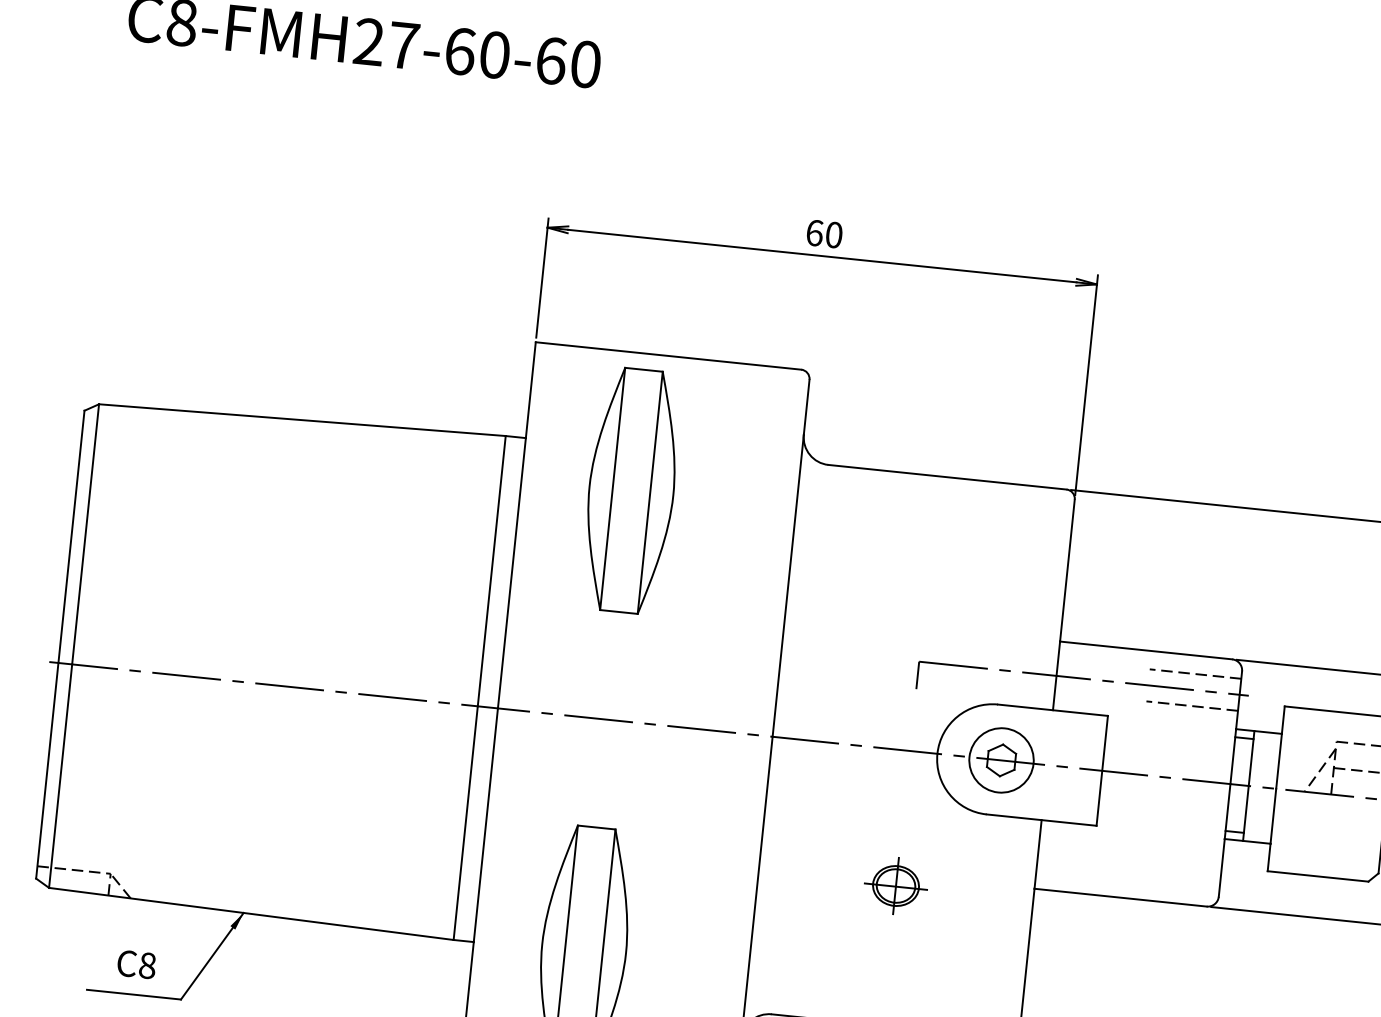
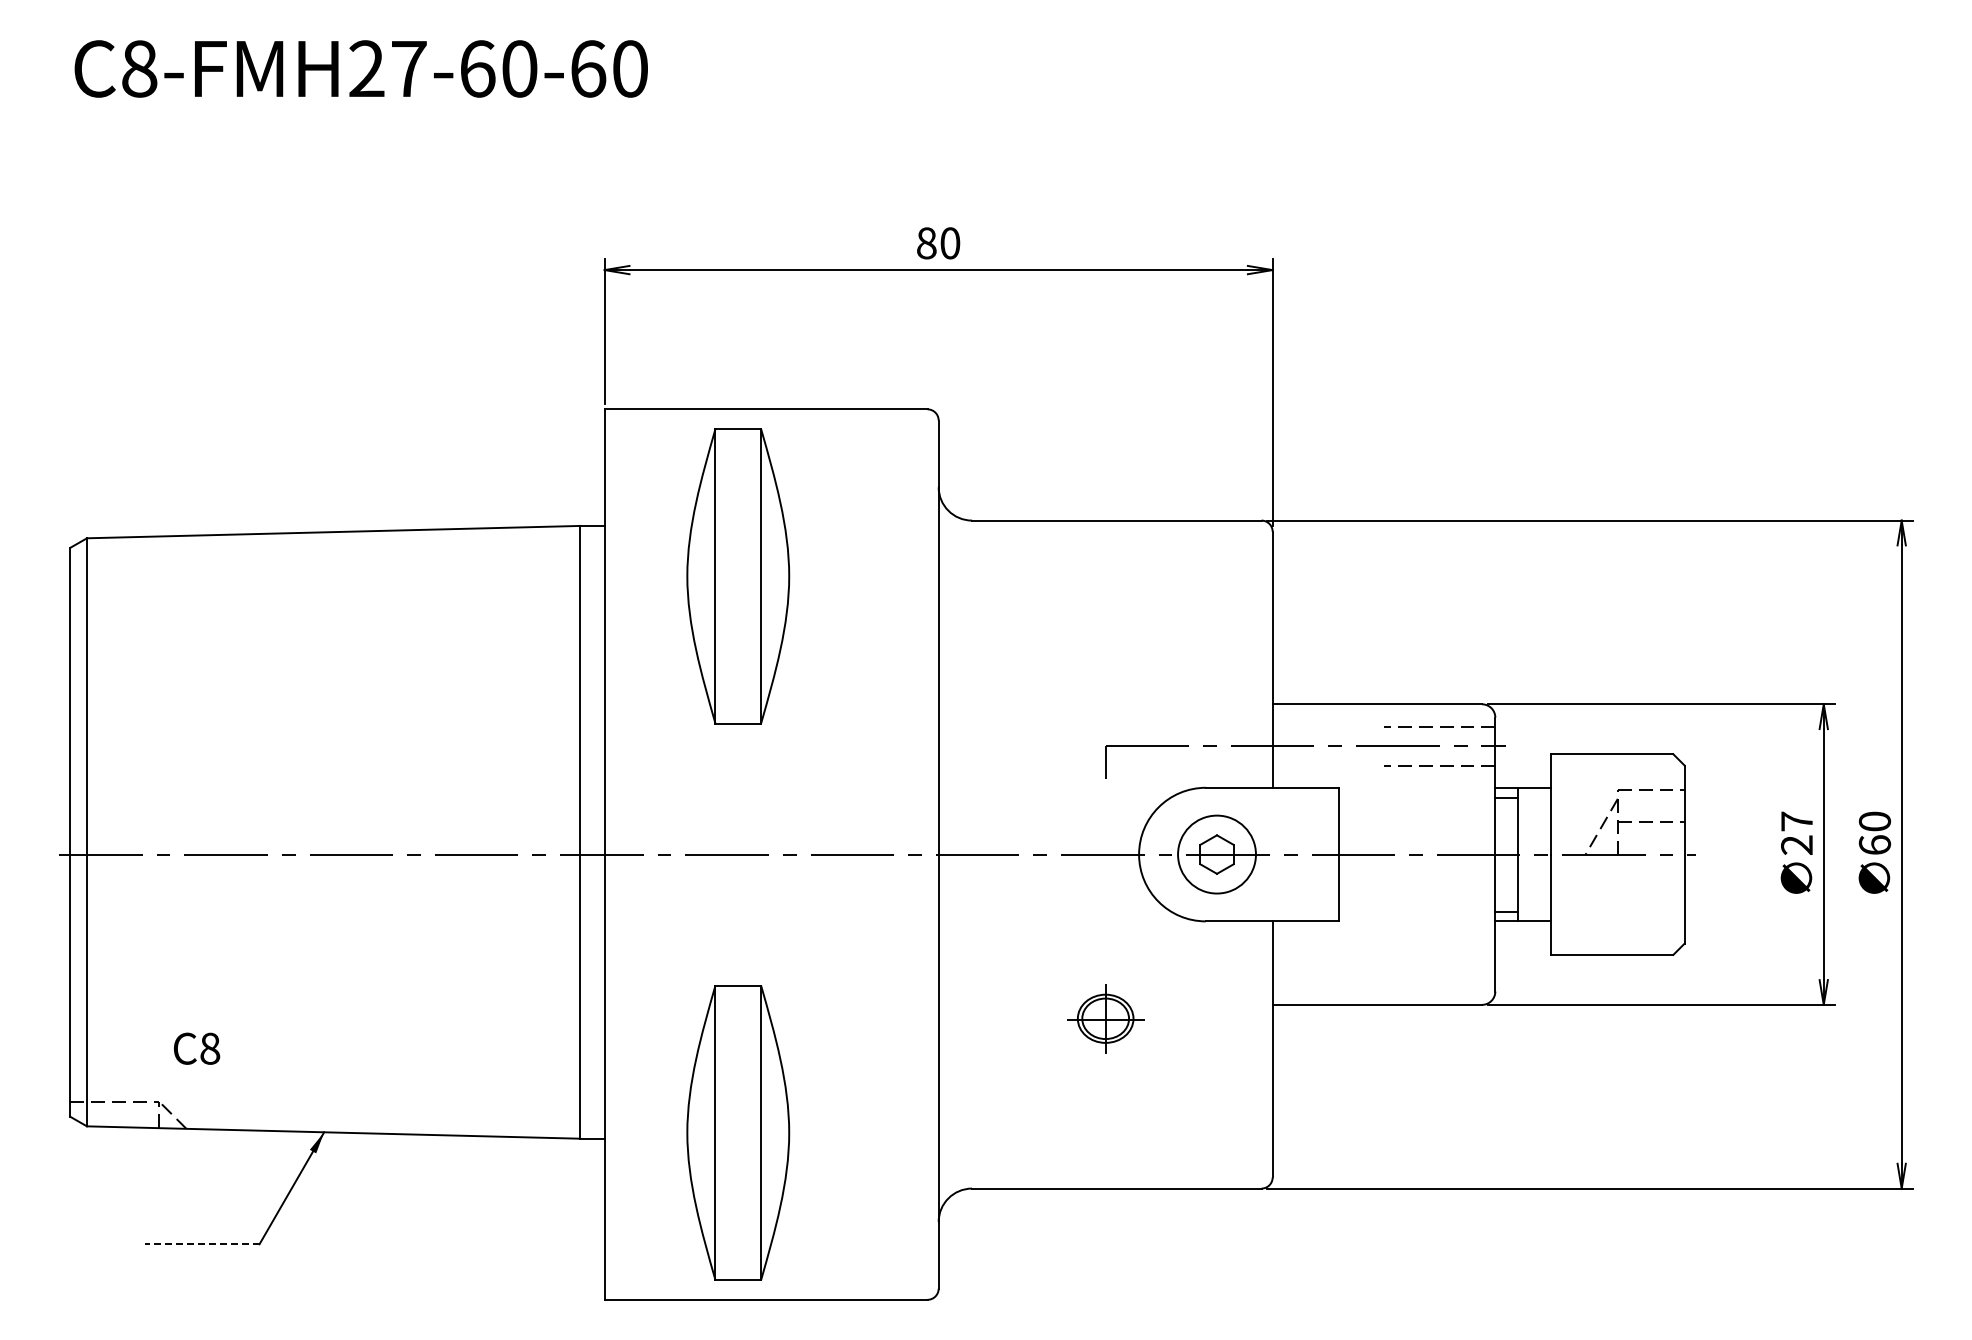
text: (814, 233) -> (926, 243), 60 -> 80
text: (137, 964) -> (197, 1048), moved
line: (133, 994) -> (201, 1244), solid -> dashed

